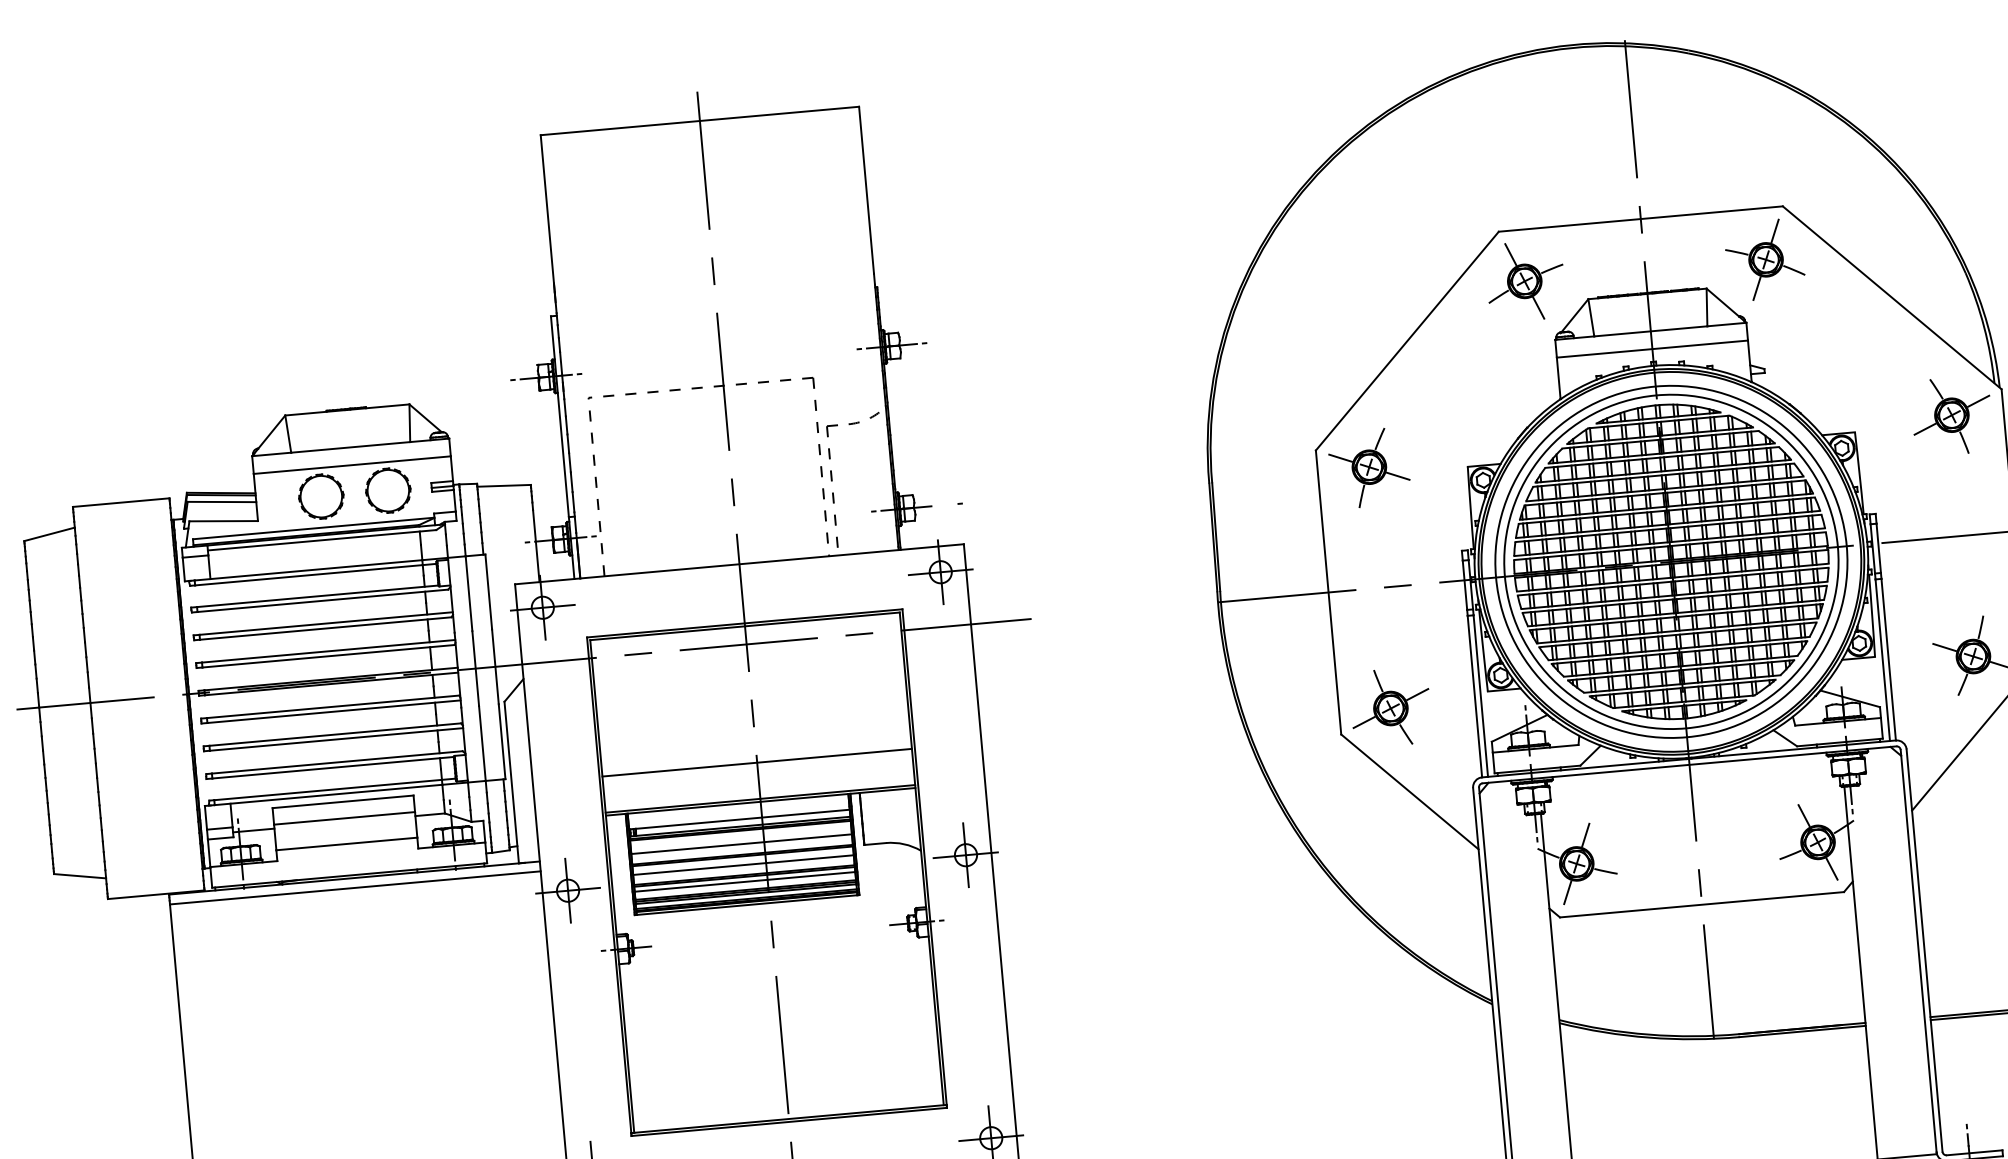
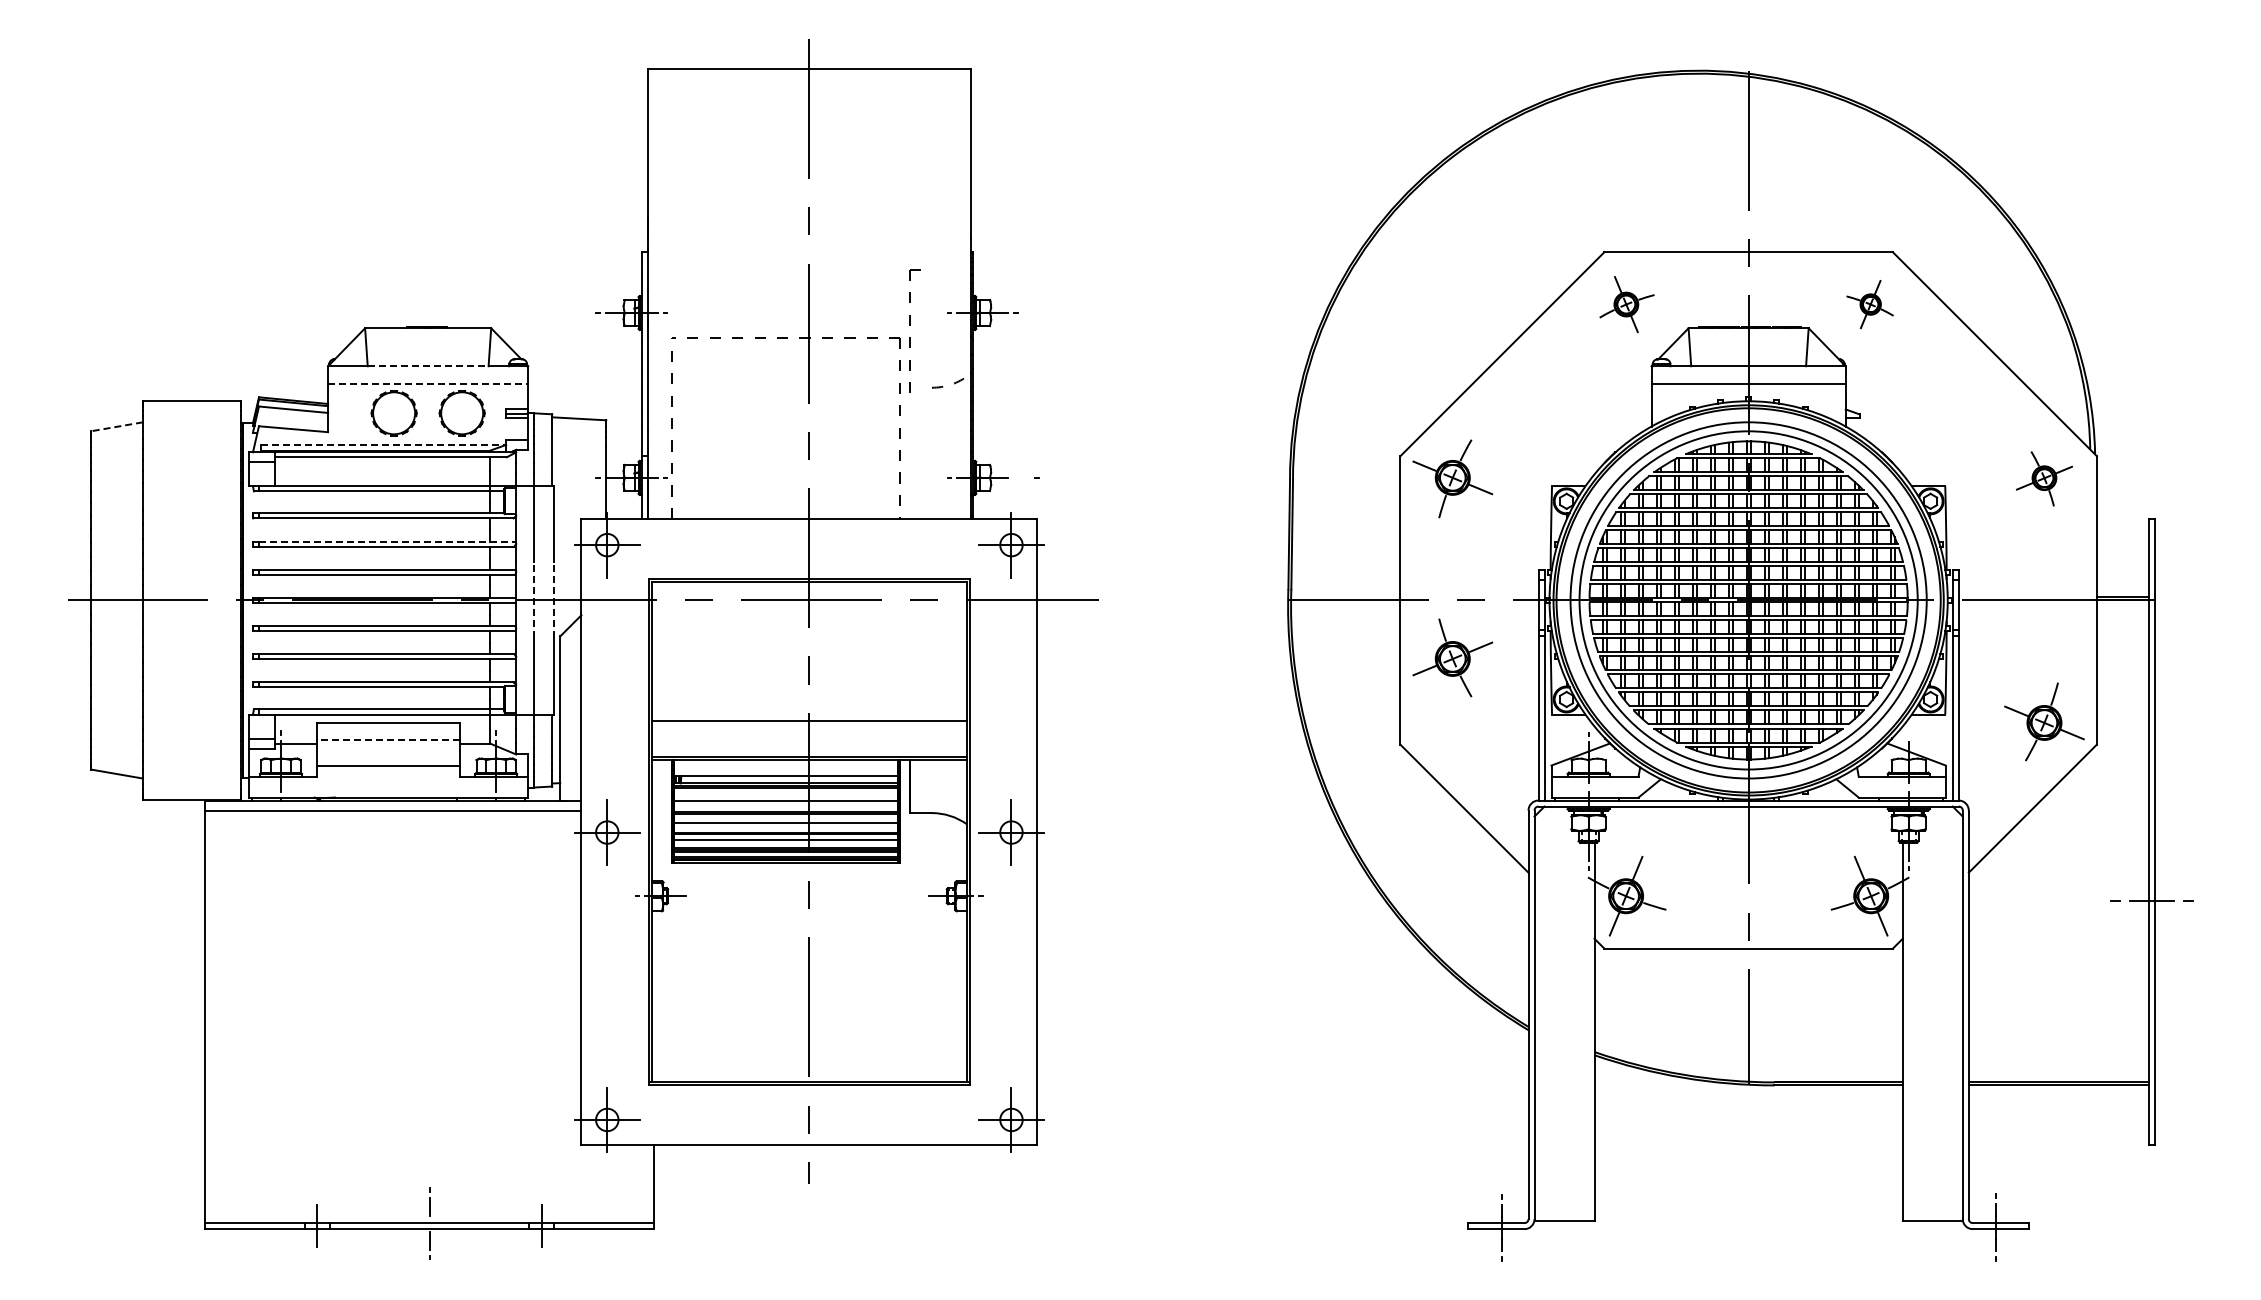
part: (1764, 259) -> (1869, 304), size x0.6
part: (1525, 281) -> (1626, 304), size x0.7
part: (1952, 415) -> (2044, 478), size x0.7
line: (351, 447) -> (428, 366), solid -> dashed
line: (352, 465) -> (428, 384), solid -> dashed
part: (832, 481) -> (910, 325), moved
line: (313, 528) -> (383, 444), solid -> dashed
line: (49, 534) -> (116, 426), solid -> dashed
line: (326, 623) -> (387, 541), solid -> dashed
line: (495, 665) -> (554, 599), solid -> dashed
line: (475, 667) -> (534, 599), solid -> dashed
part: (1390, 707) -> (1452, 657), moved
line: (344, 818) -> (388, 739), solid -> dashed

